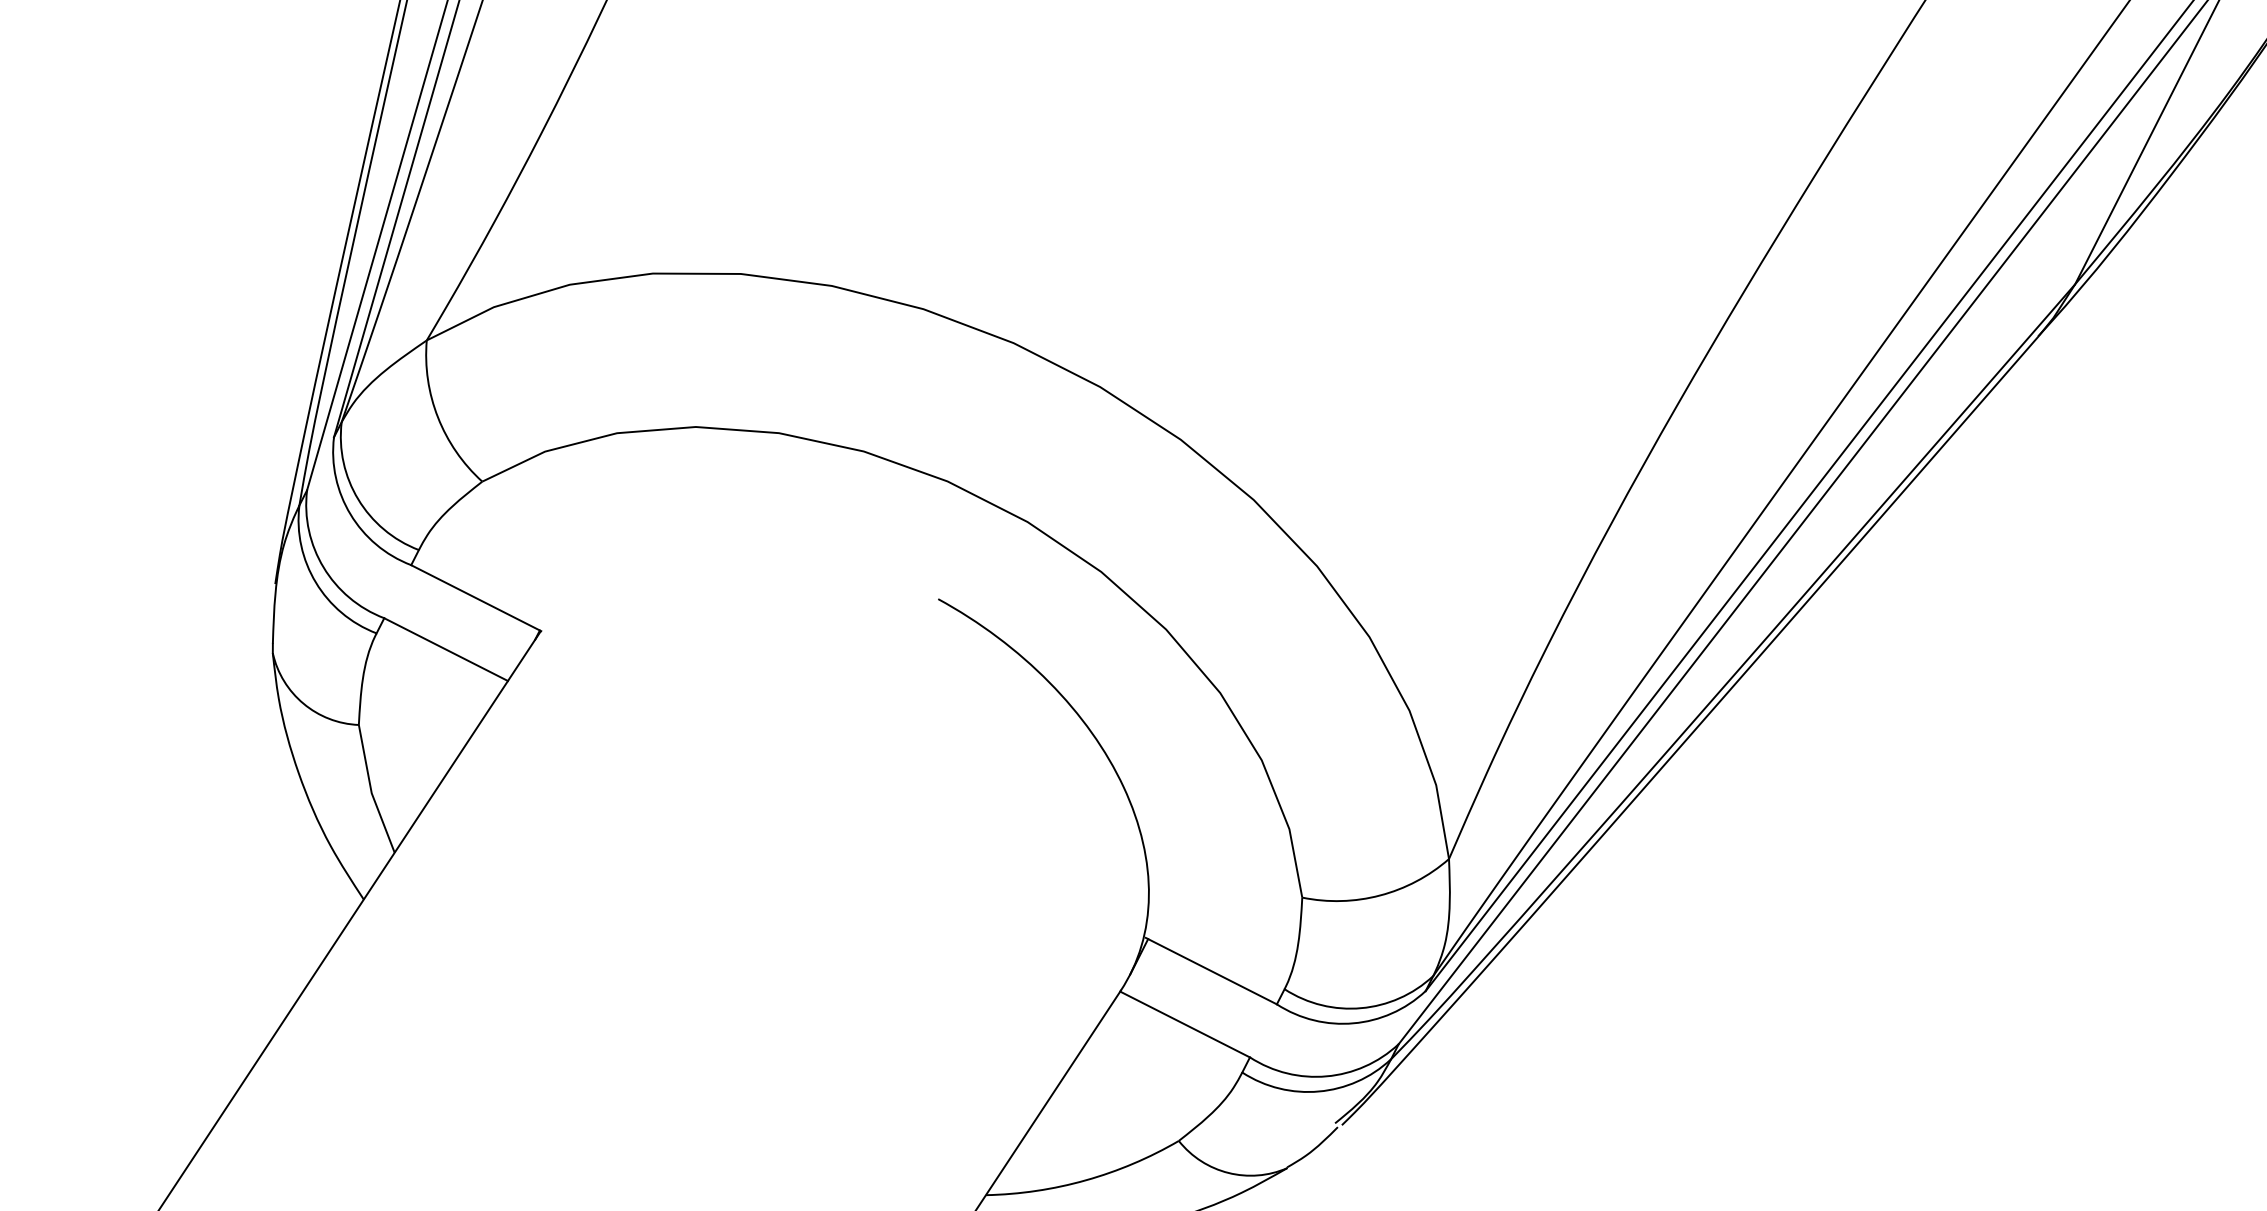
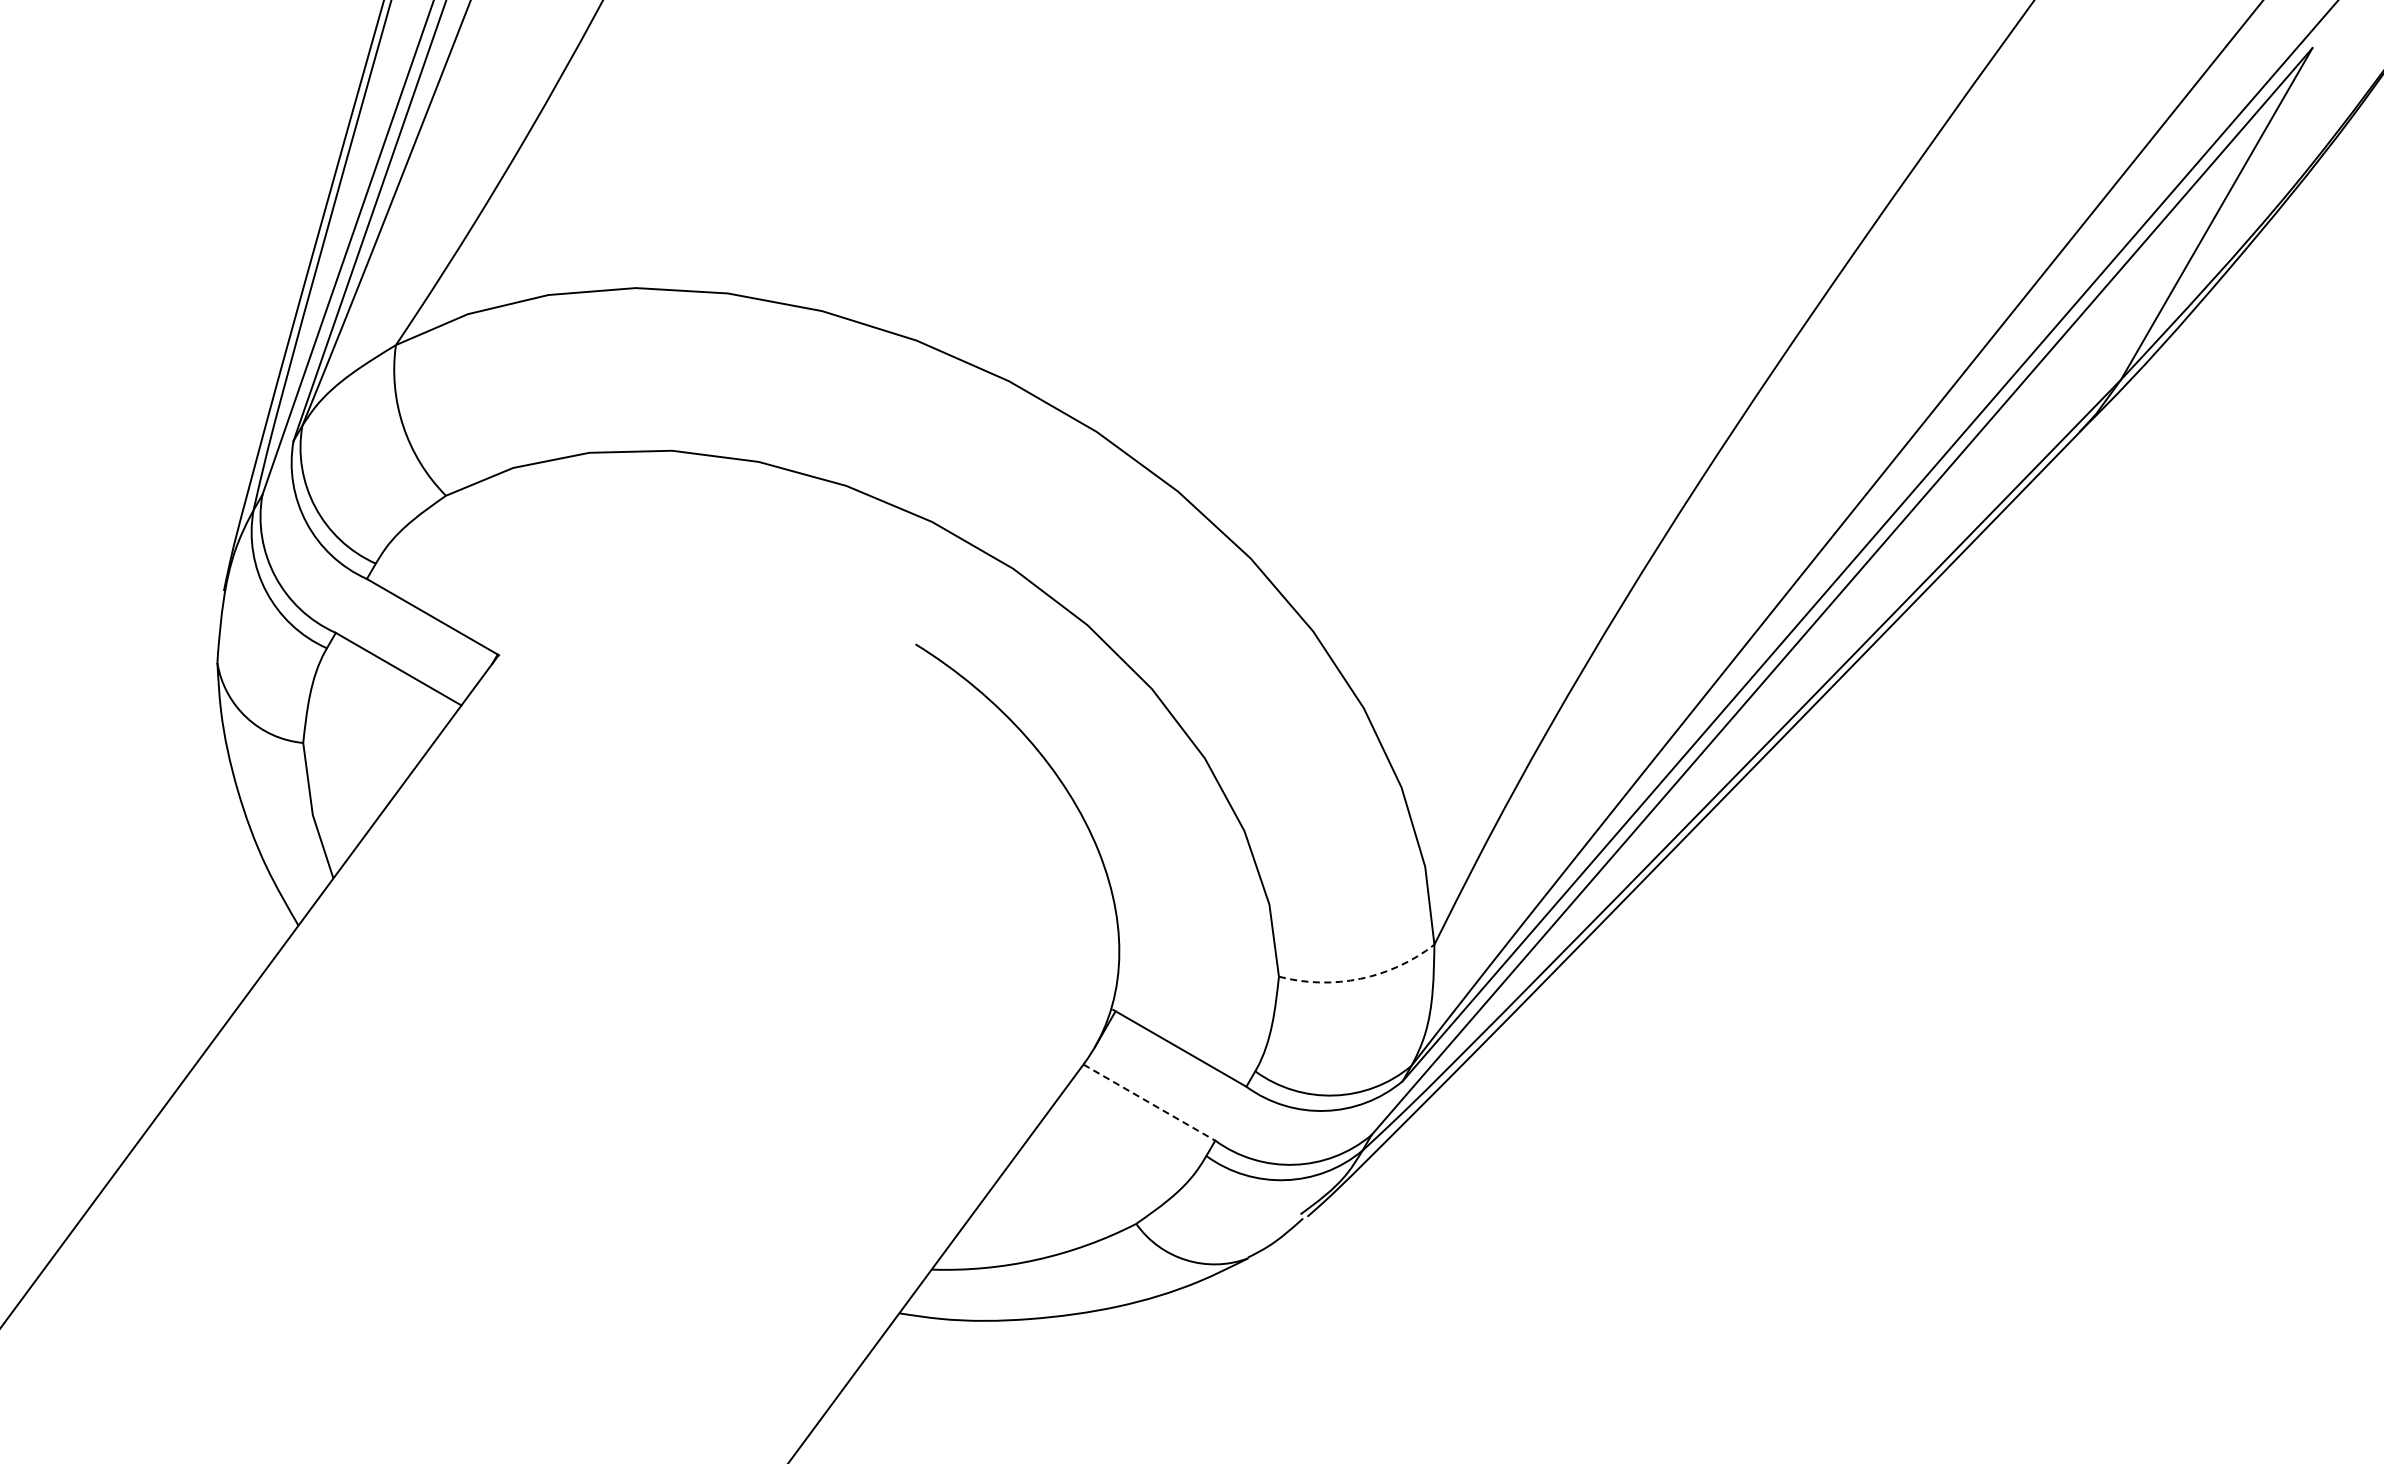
arc: (1380, 895) -> (1360, 978), solid -> dashed
line: (1185, 1024) -> (1149, 1102), solid -> dashed

